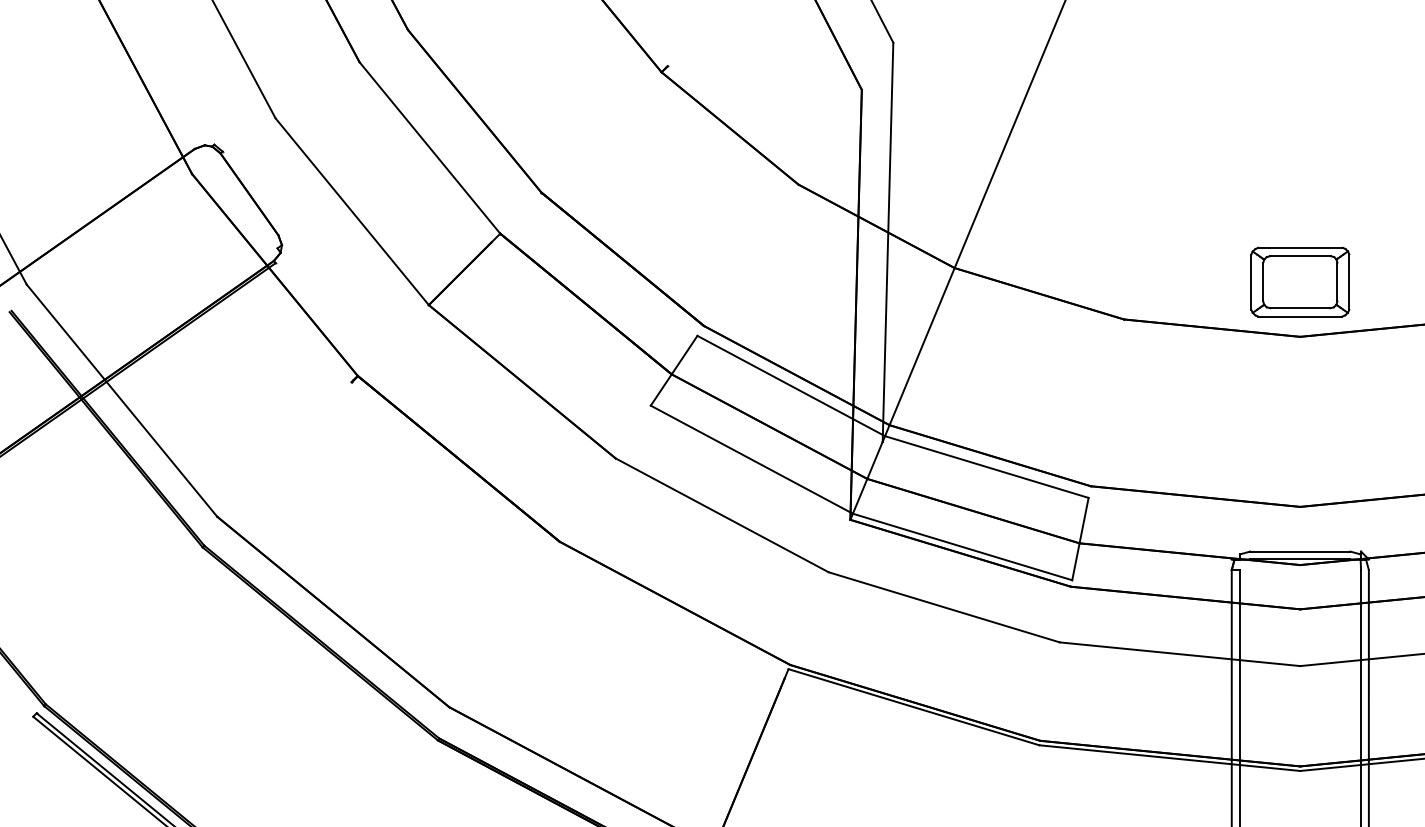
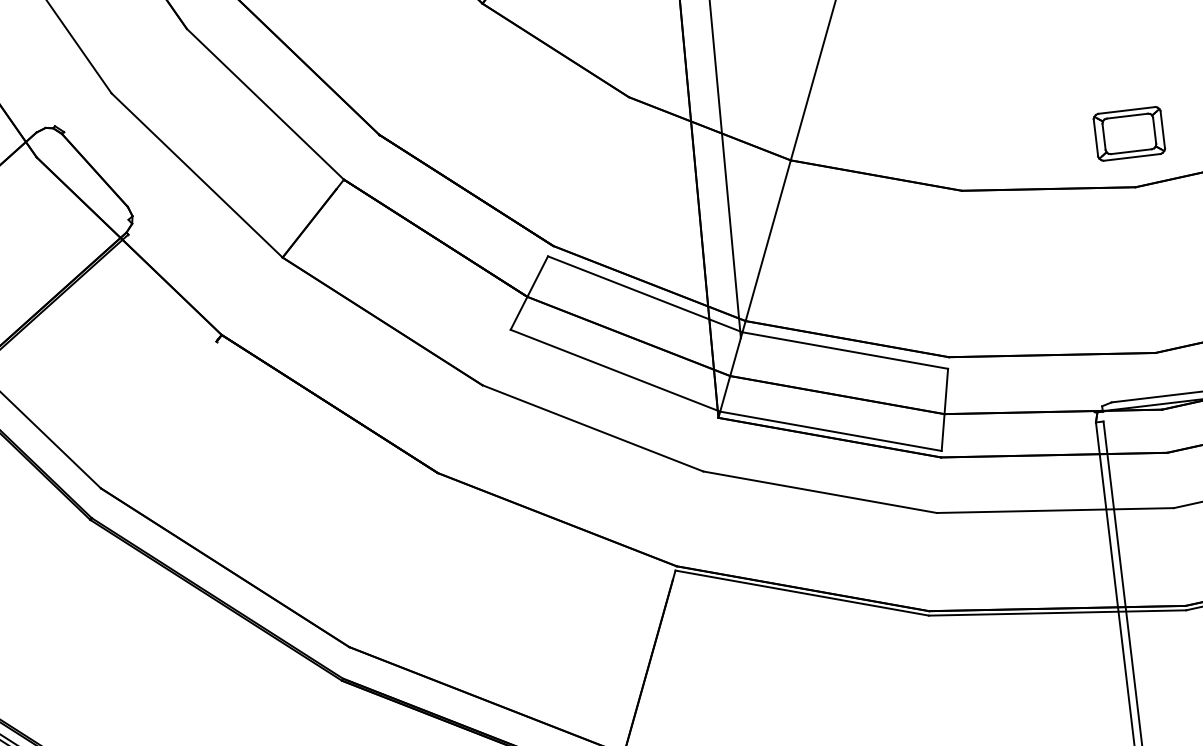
part: (1300, 281) -> (1129, 133), size x0.7

